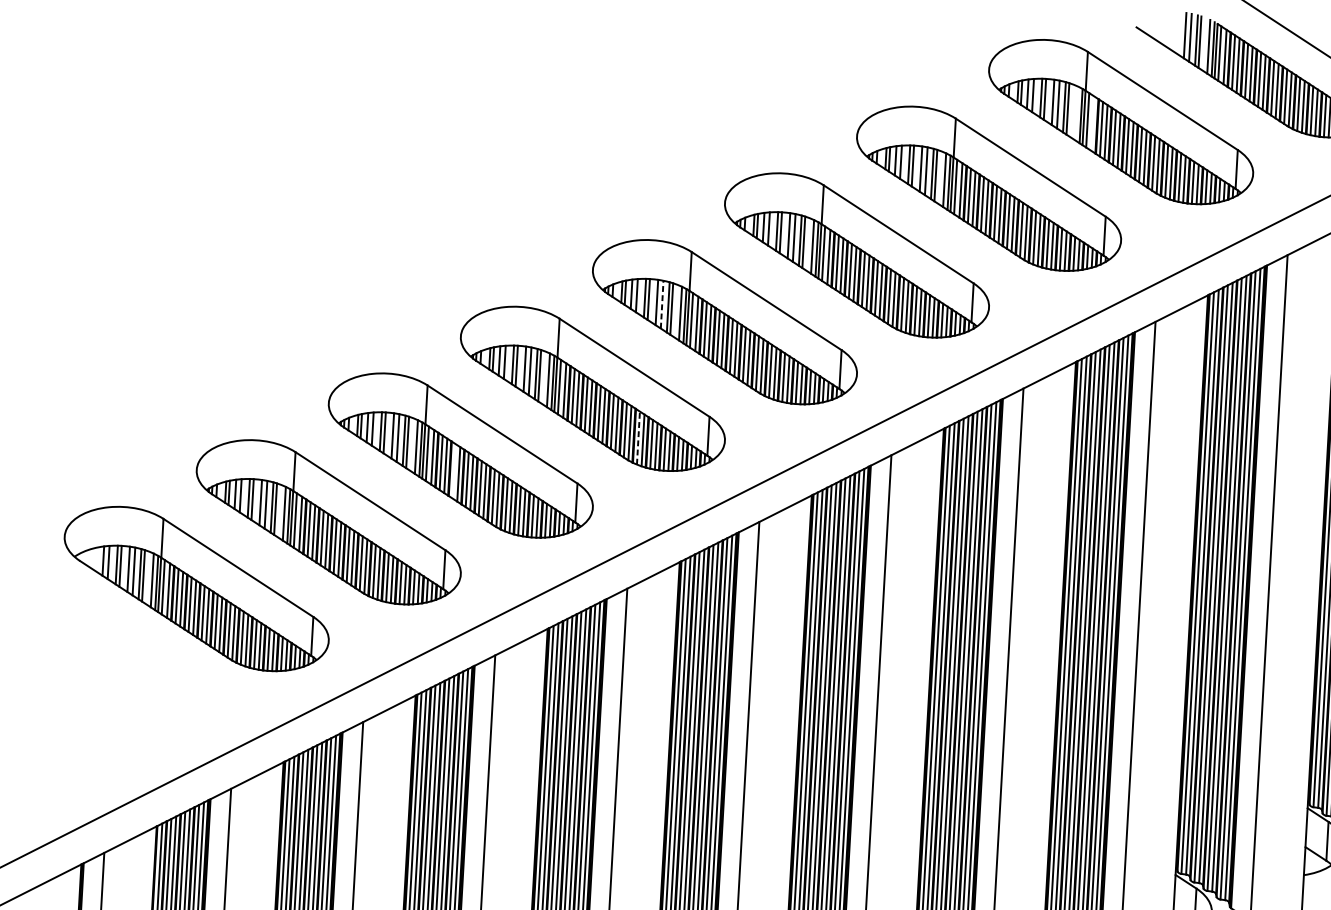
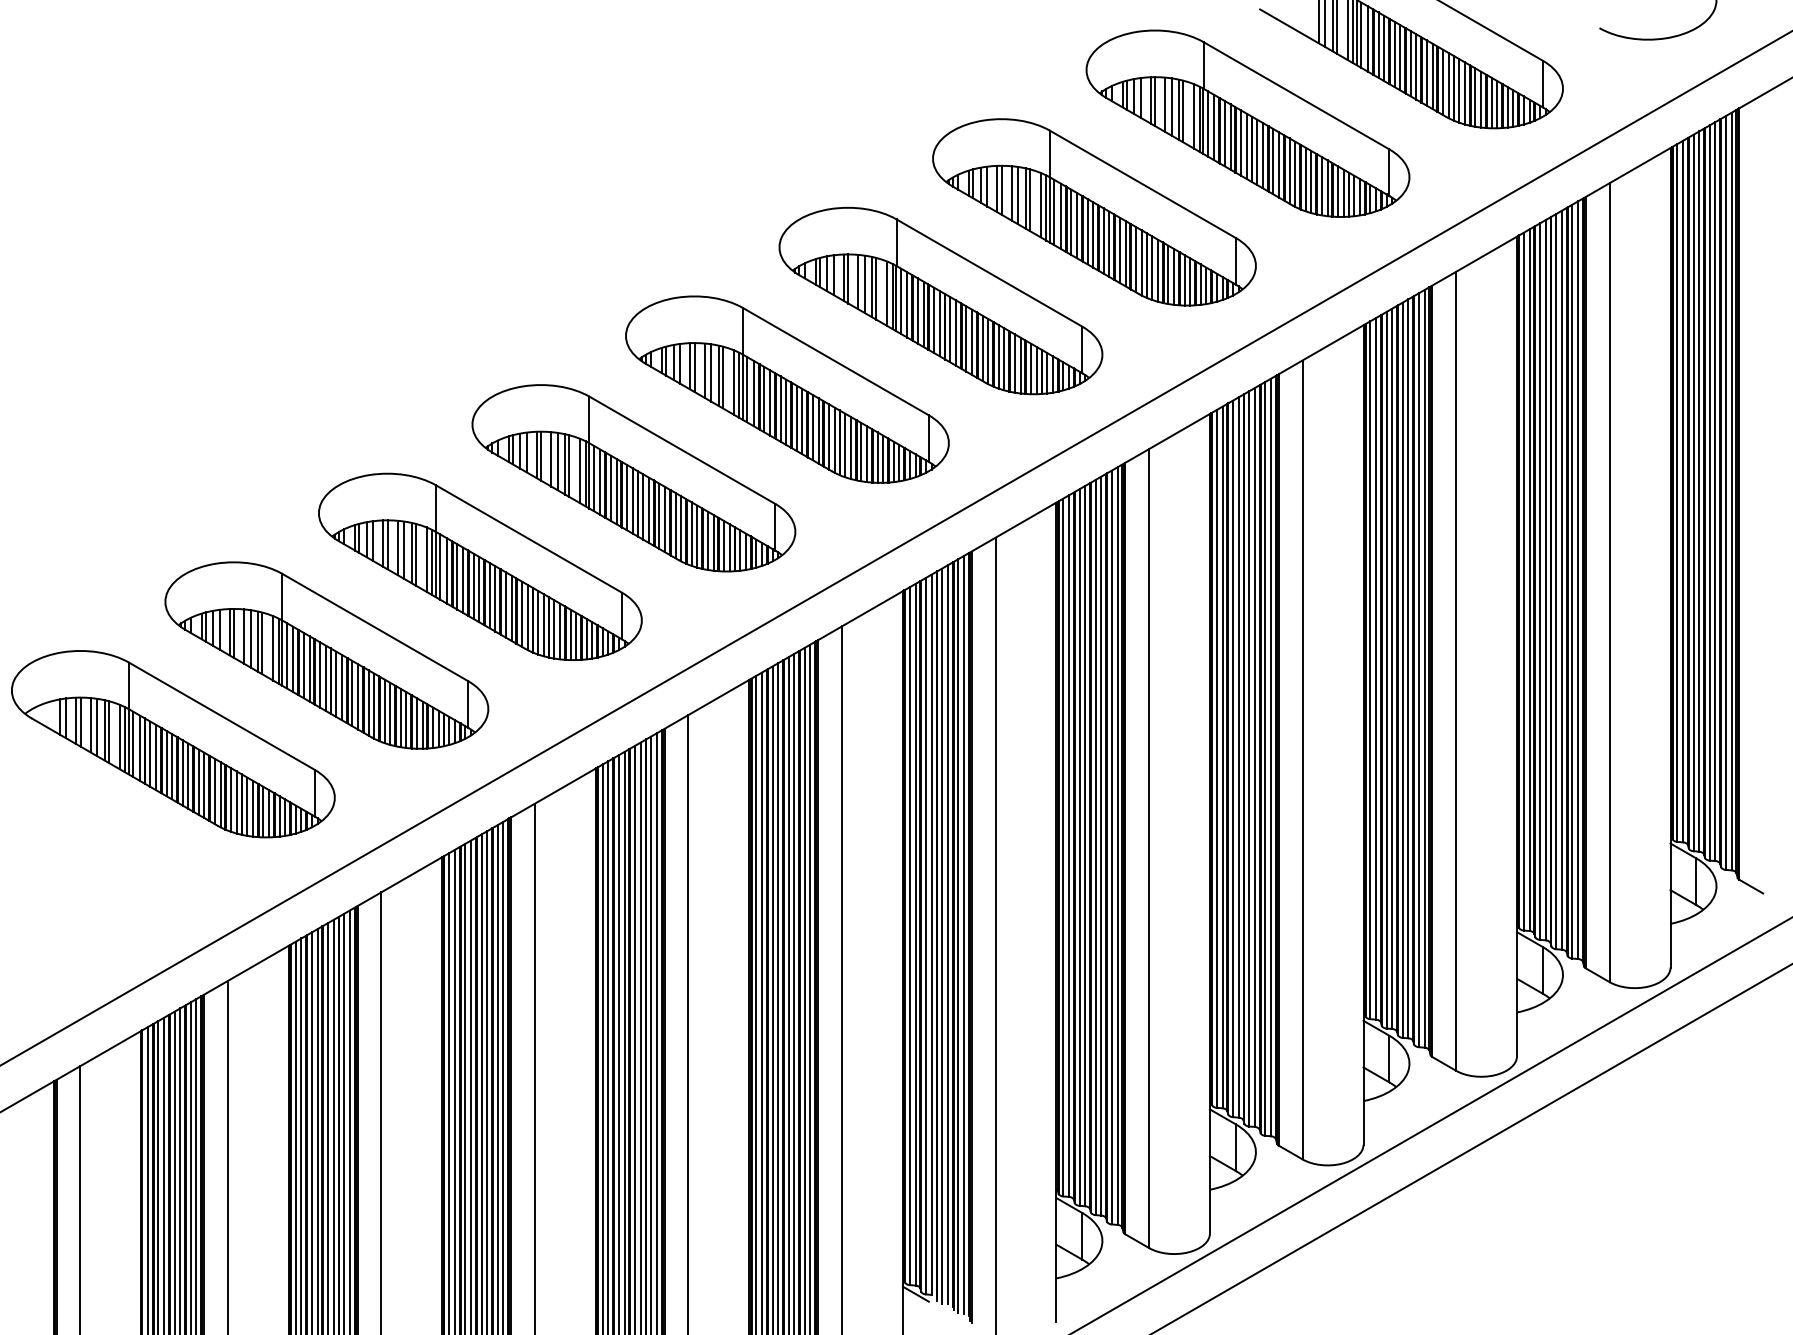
line: (1076, 113) -> (1194, 116), added
line: (1093, 123) -> (1214, 127), added
line: (662, 304) -> (711, 372), dashed -> solid
line: (638, 438) -> (691, 534), dashed -> solid
line: (454, 470) -> (473, 585), added

